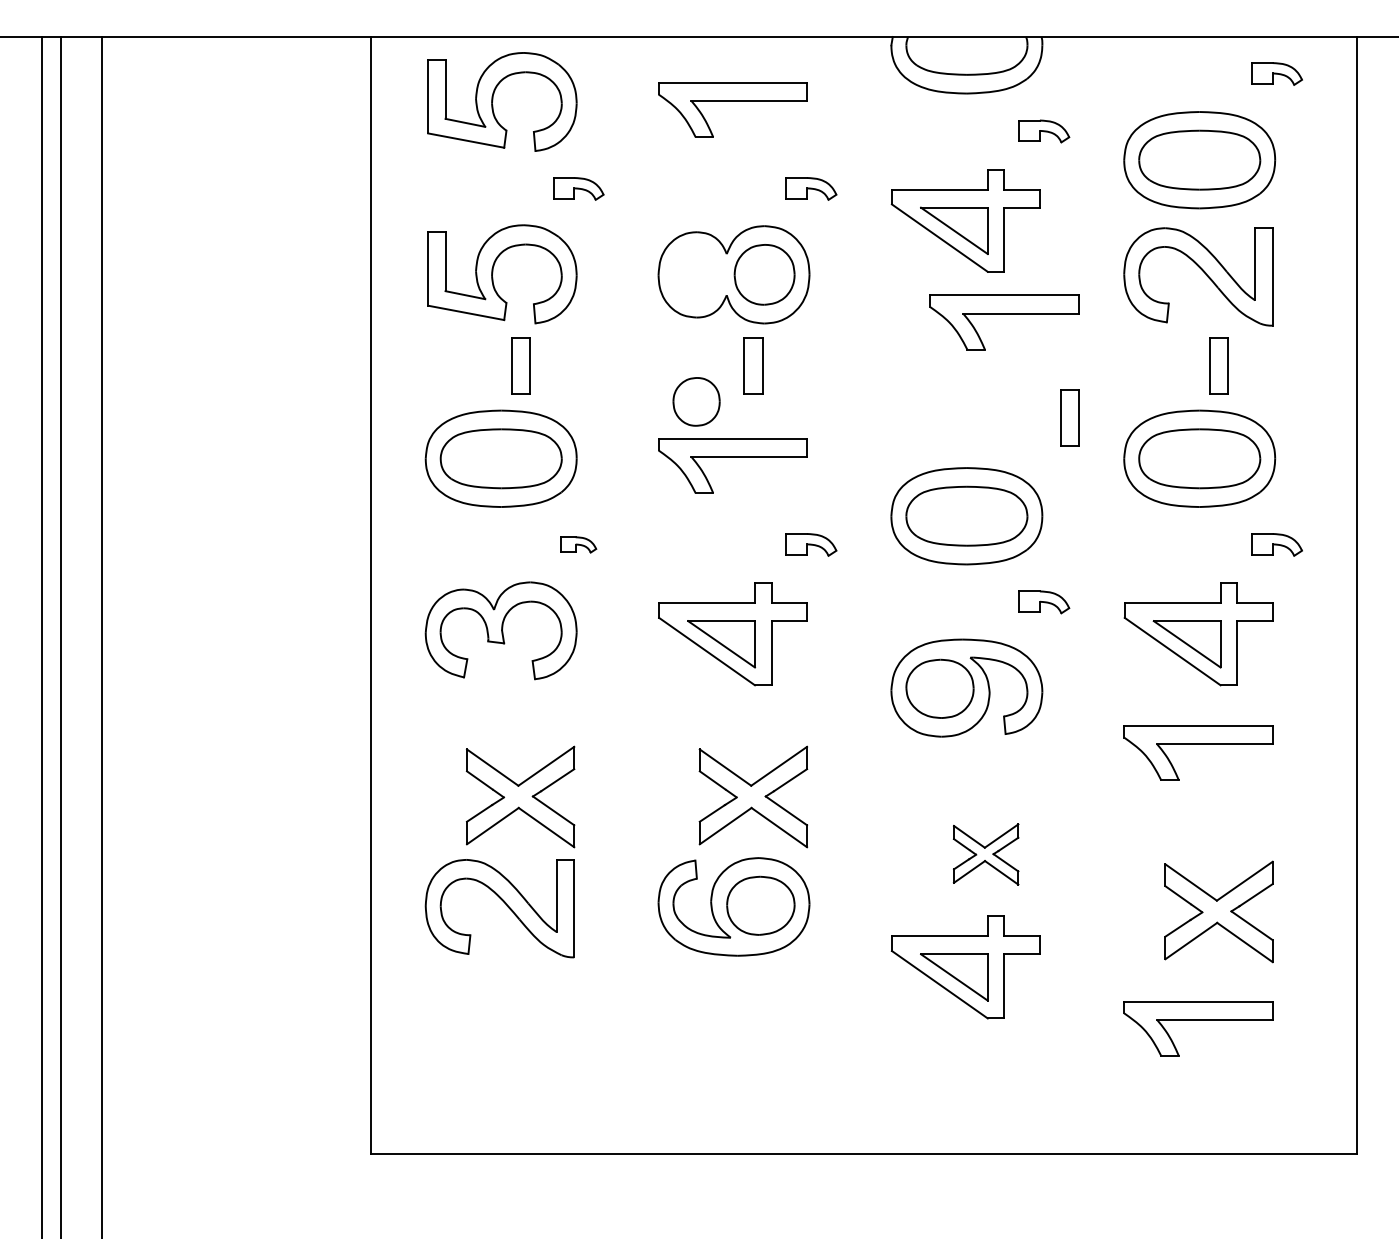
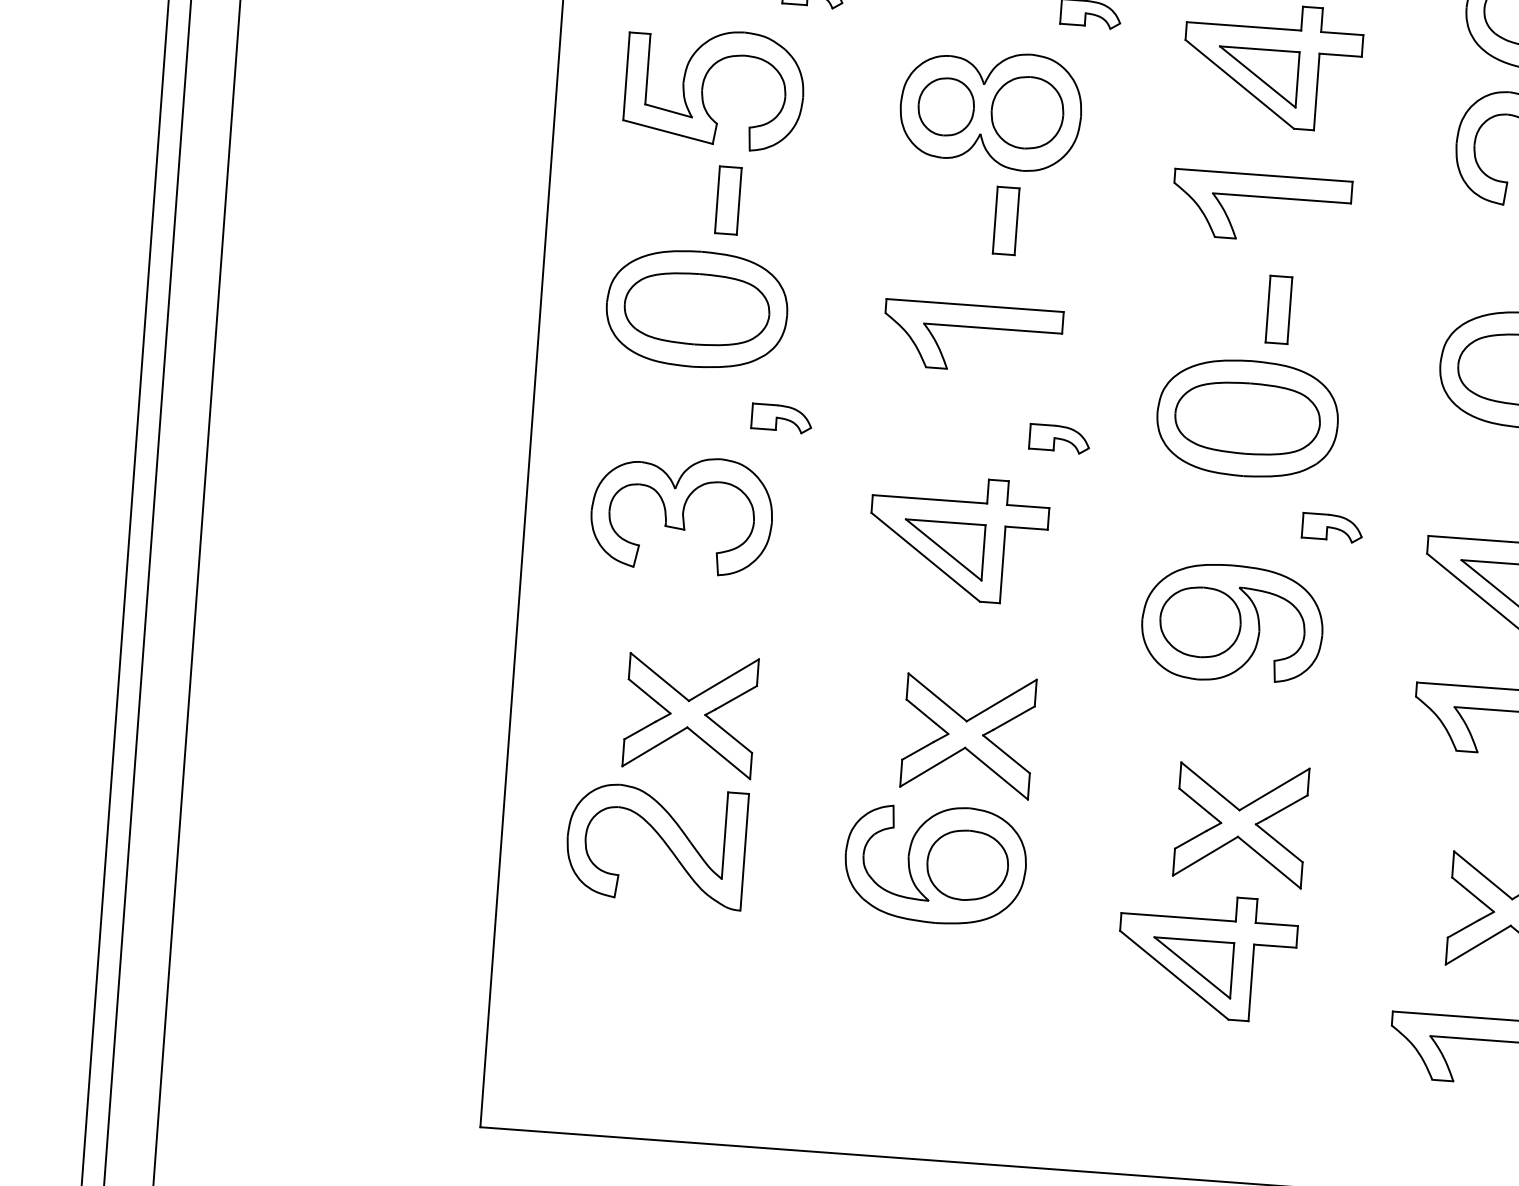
part: (1004, 314) -> (1262, 198), moved
part: (696, 401) -> (946, 106), moved
part: (1069, 417) -> (1278, 309), moved
part: (578, 544) -> (781, 418), size x1.43
part: (985, 854) -> (1240, 823), size x1.67

